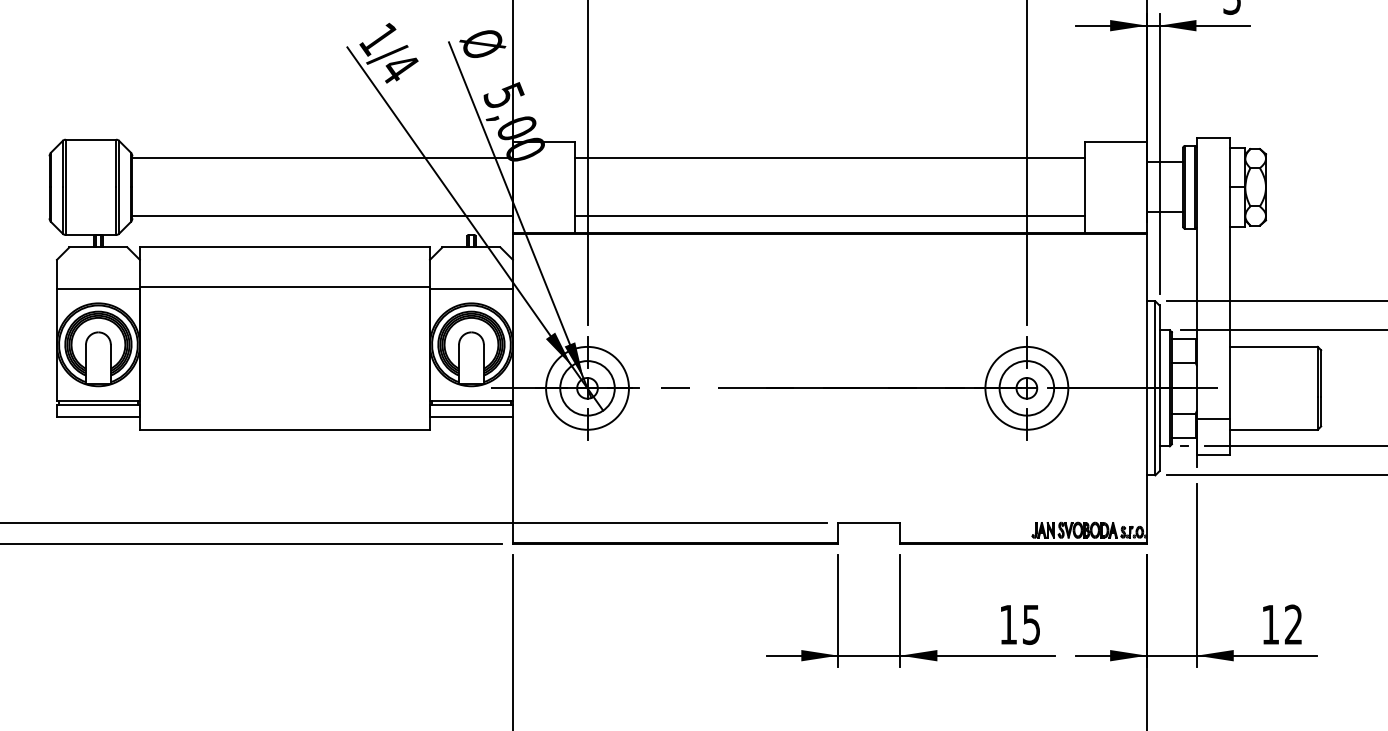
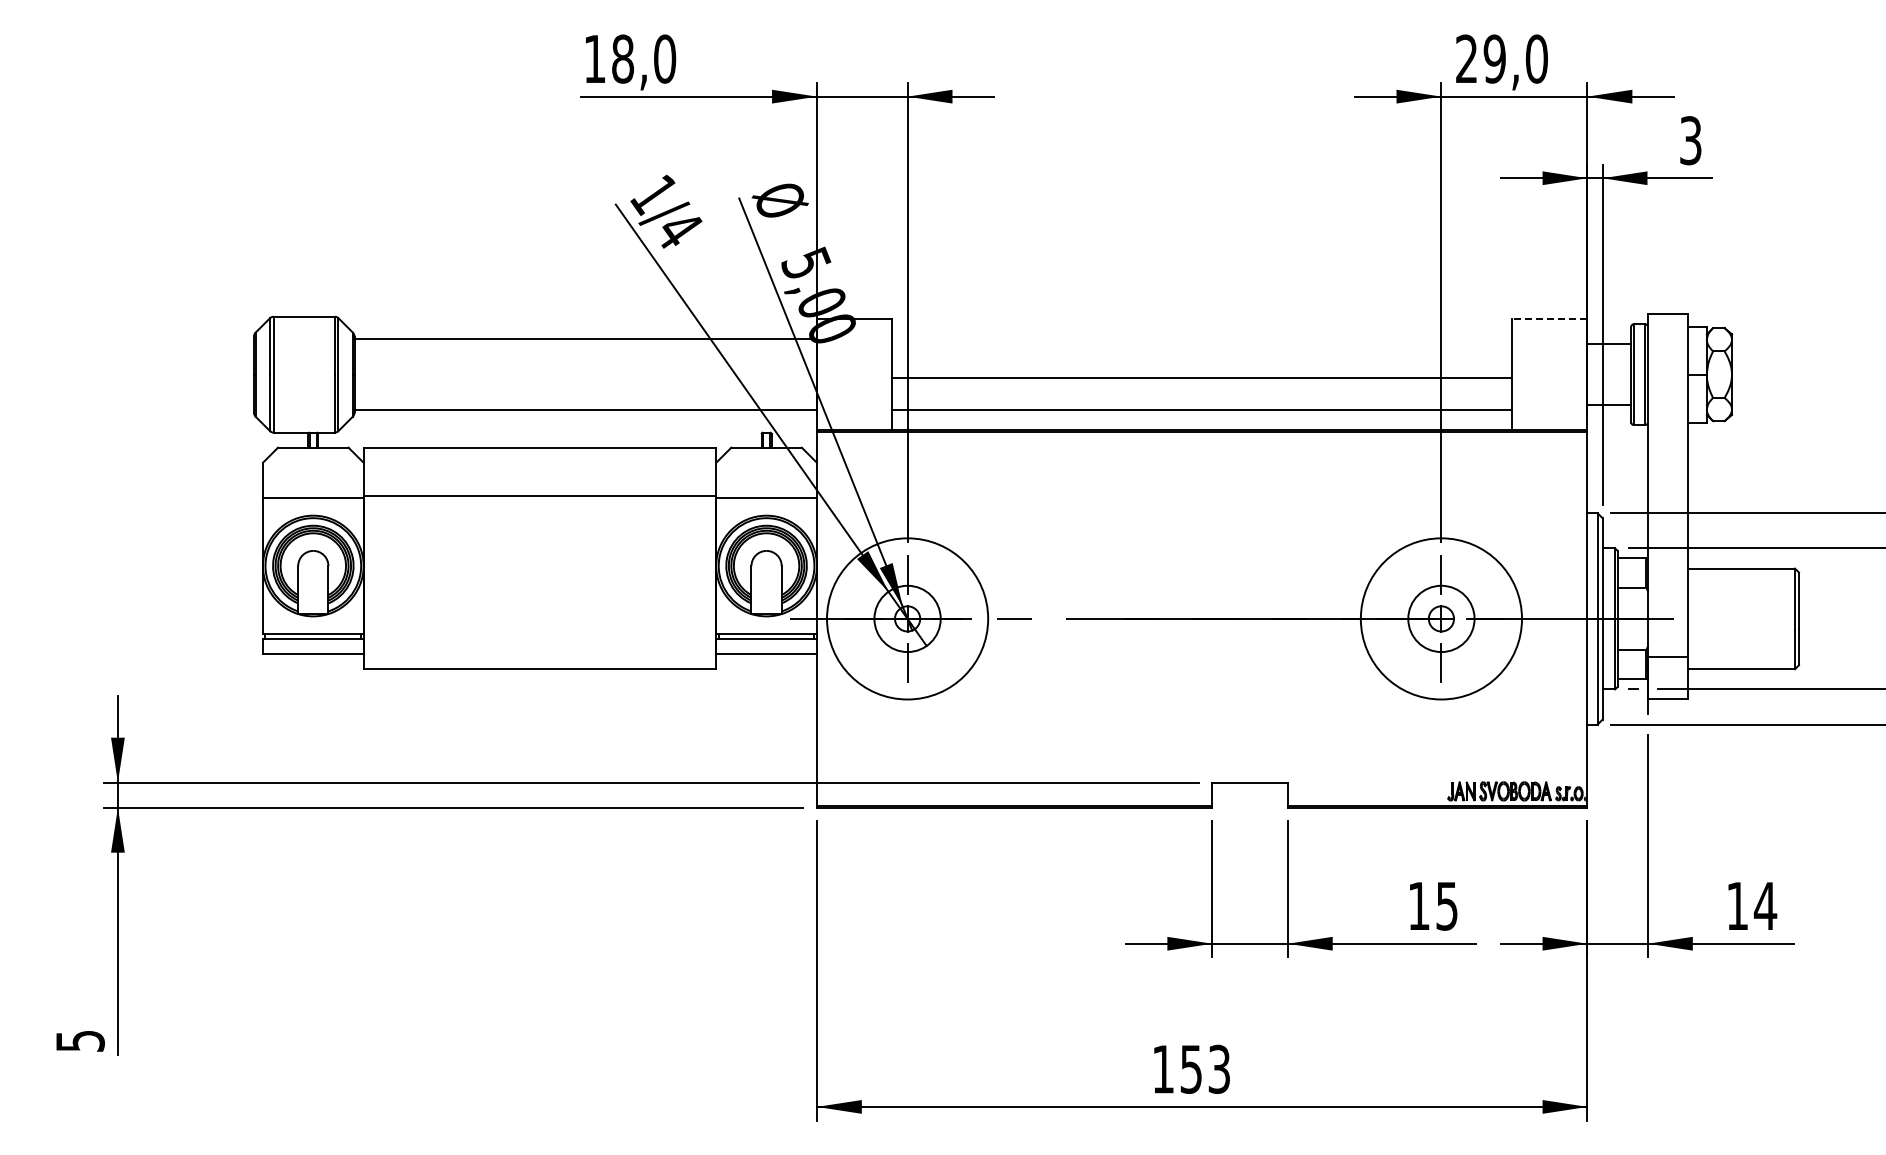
line: (1115, 141) -> (1549, 319), solid -> dashed
line: (829, 158) -> (1201, 378), moved
circle: (587, 388) -> (907, 618), size x1.6
circle: (1026, 388) -> (1441, 618), size x1.6
text: (1293, 624) -> (1765, 905), 12 -> 14

